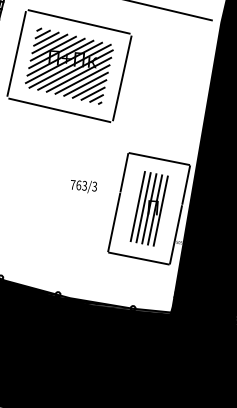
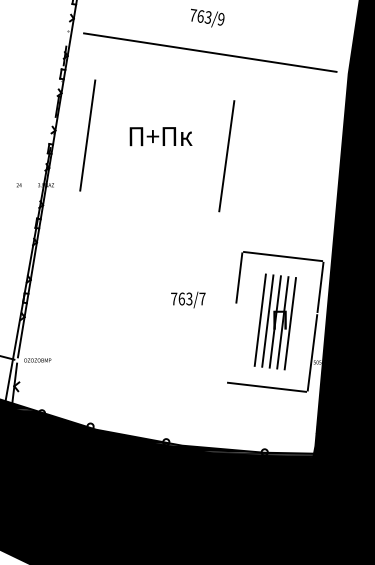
line: (78, 21) -> (164, 87), removed
hatch: (68, 65) -> (156, 145), removed
line: (59, 109) -> (148, 203), removed
text: (94, 186) -> (202, 298), 763/3 -> 763/7
line: (114, 222) -> (231, 343), removed

